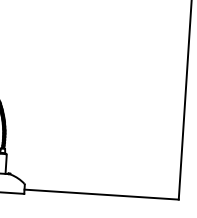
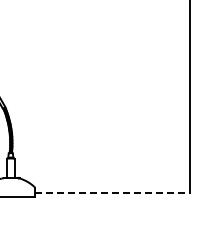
line: (101, 194) -> (112, 192), solid -> dashed

